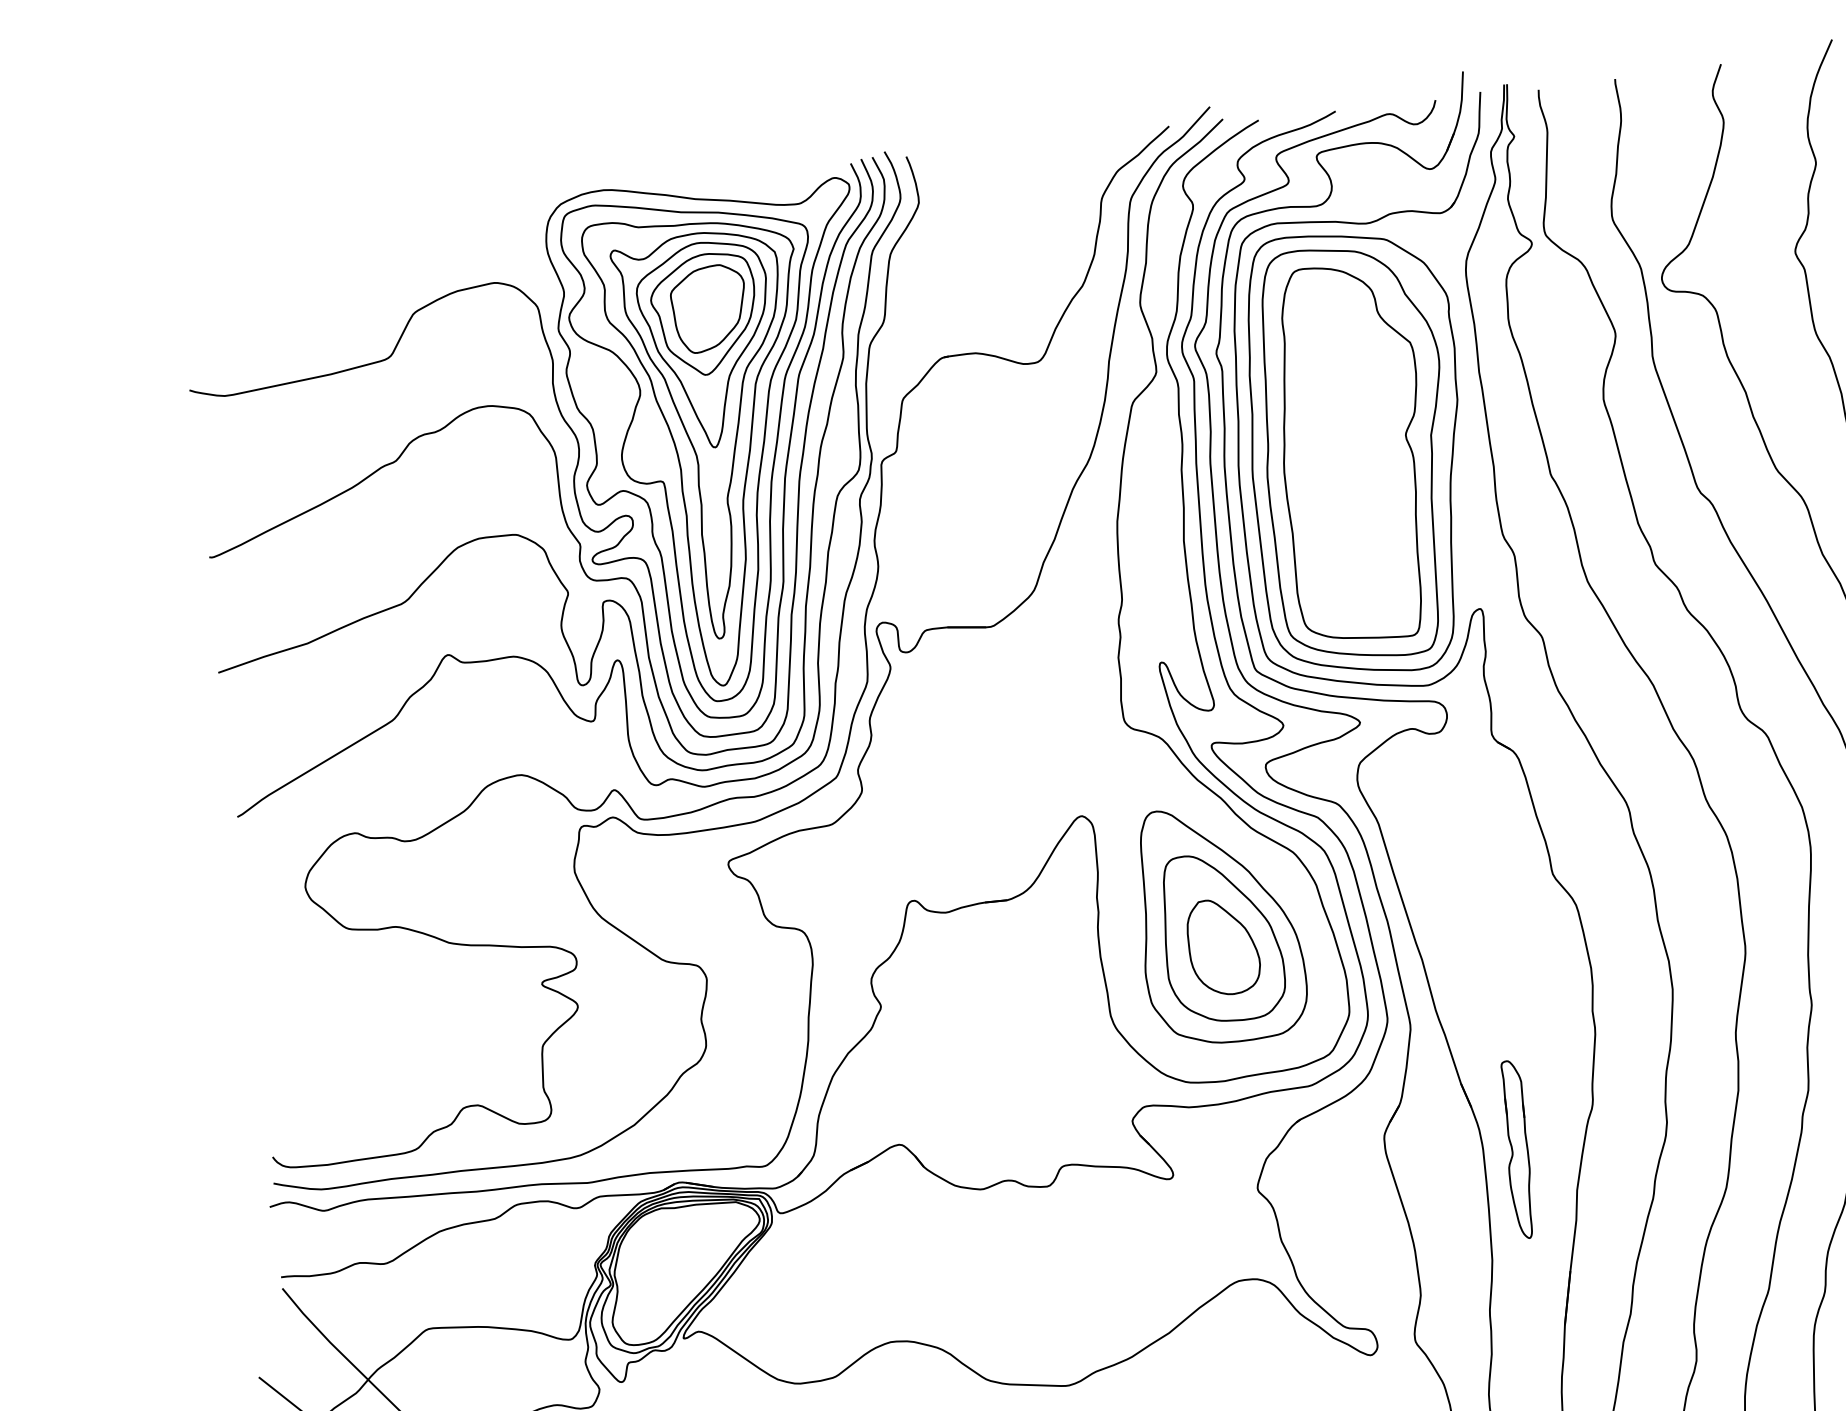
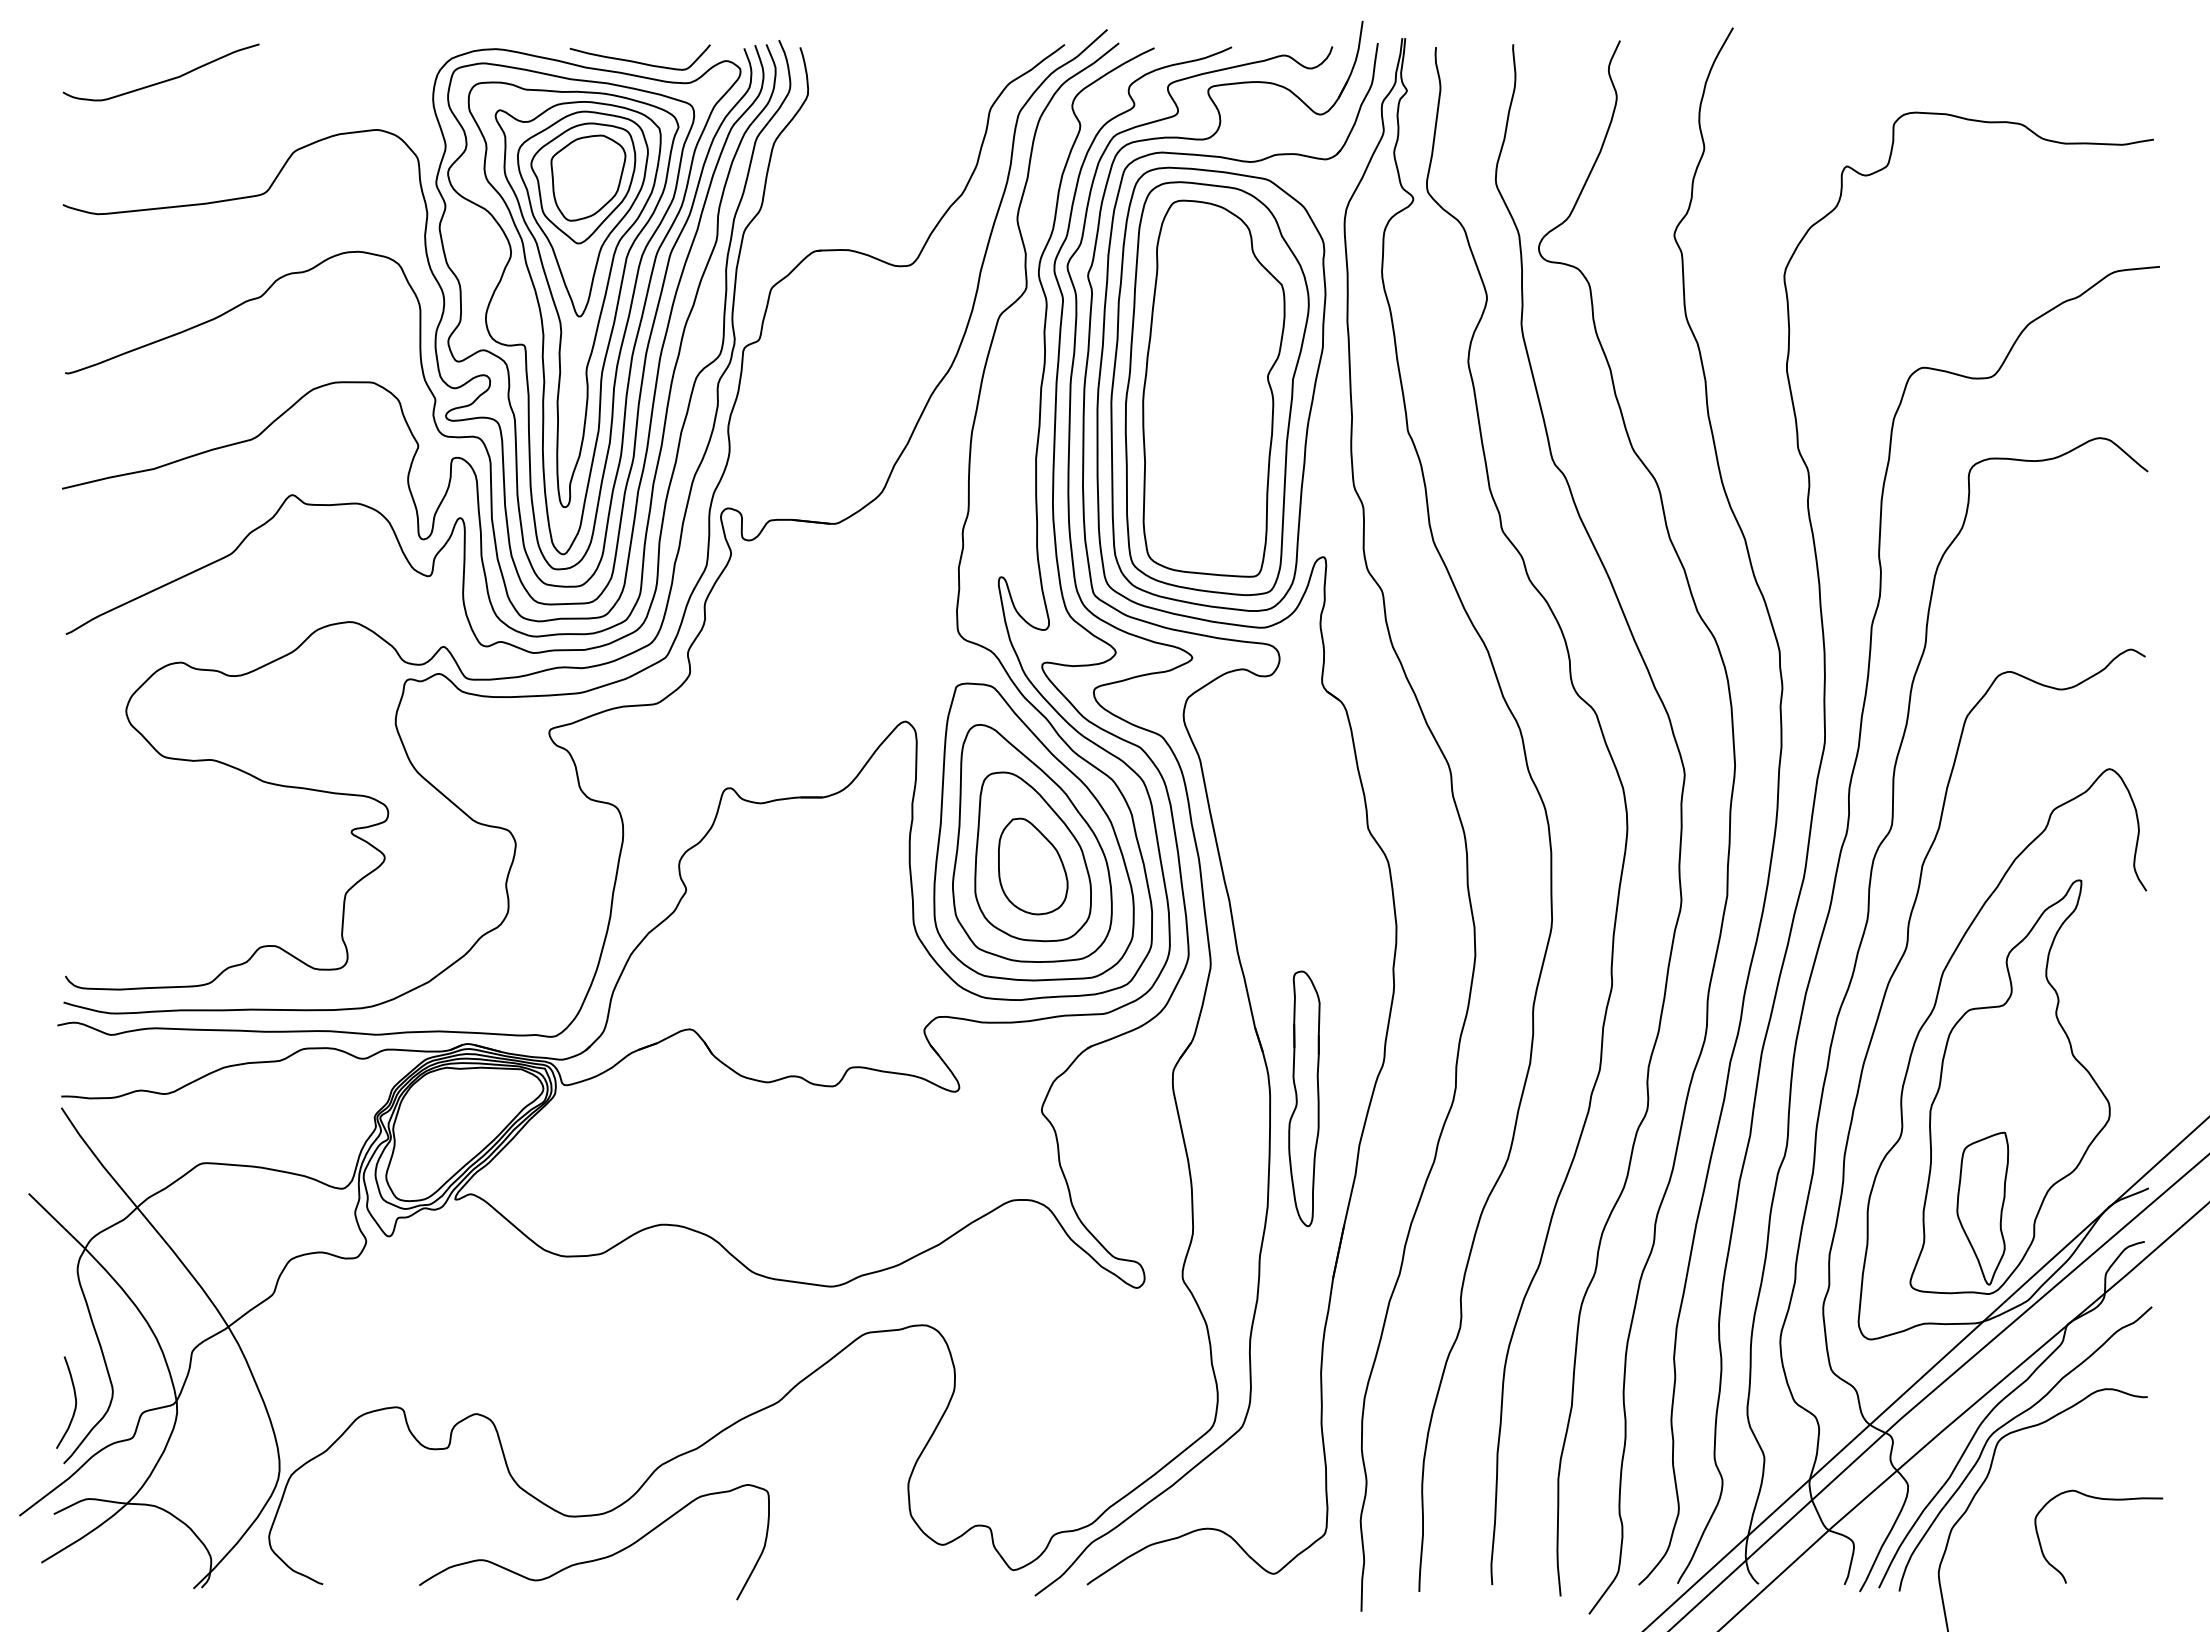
curve: (746, 187) -> (638, 61), added
curve: (276, 256) -> (163, 80), added
part: (1220, 912) -> (1033, 831), added
part: (1517, 1149) -> (1304, 1098), size x1.43

